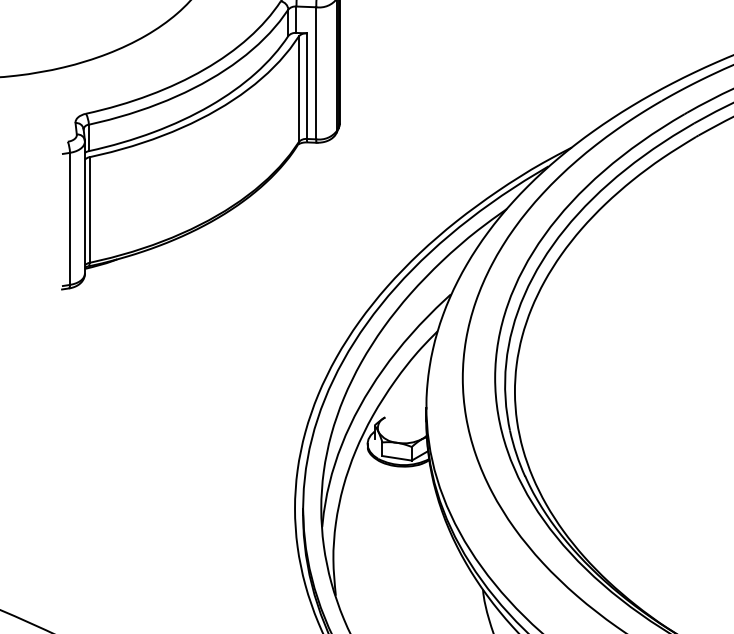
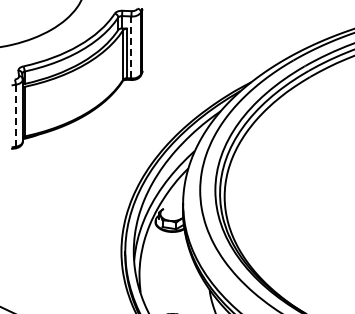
line: (316, 73) -> (131, 47), solid -> dashed
line: (69, 218) -> (15, 115), solid -> dashed

